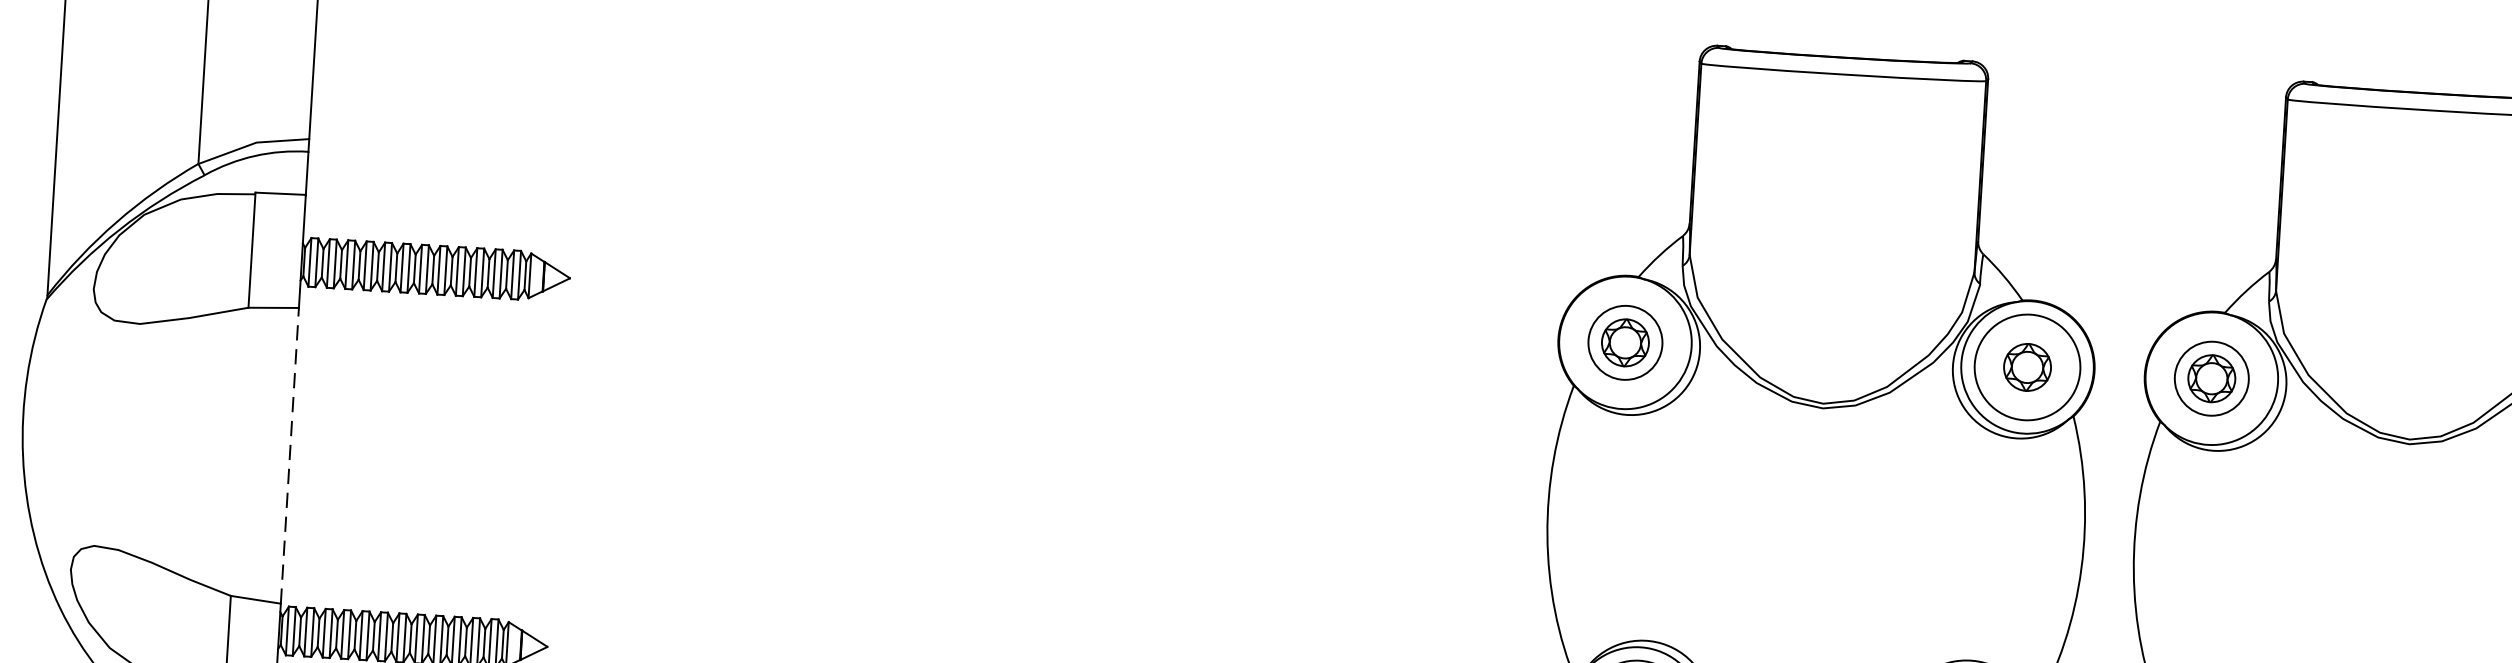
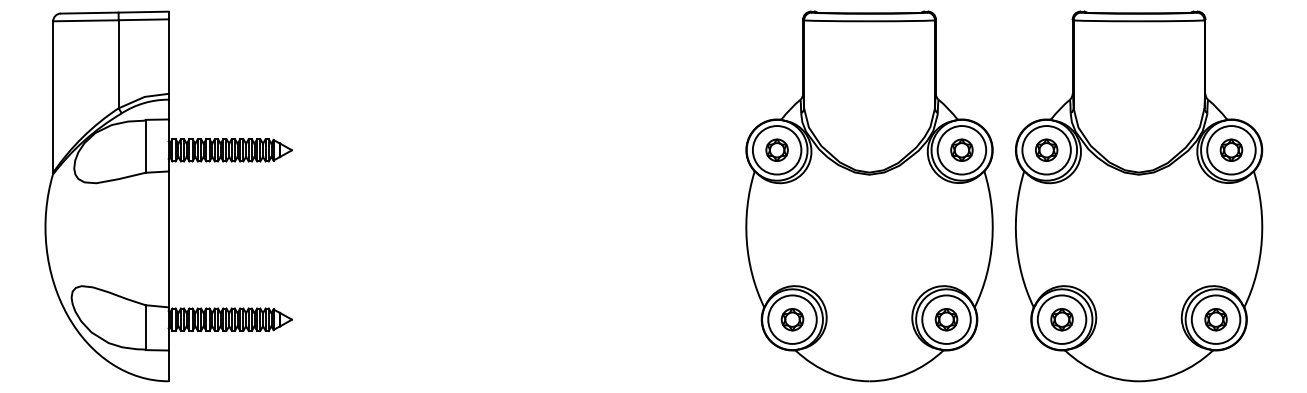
circle: (1624, 343) -> (776, 150), size x1.43
circle: (2211, 379) -> (1046, 150), size x1.43
line: (289, 455) -> (168, 239), dashed -> solid

